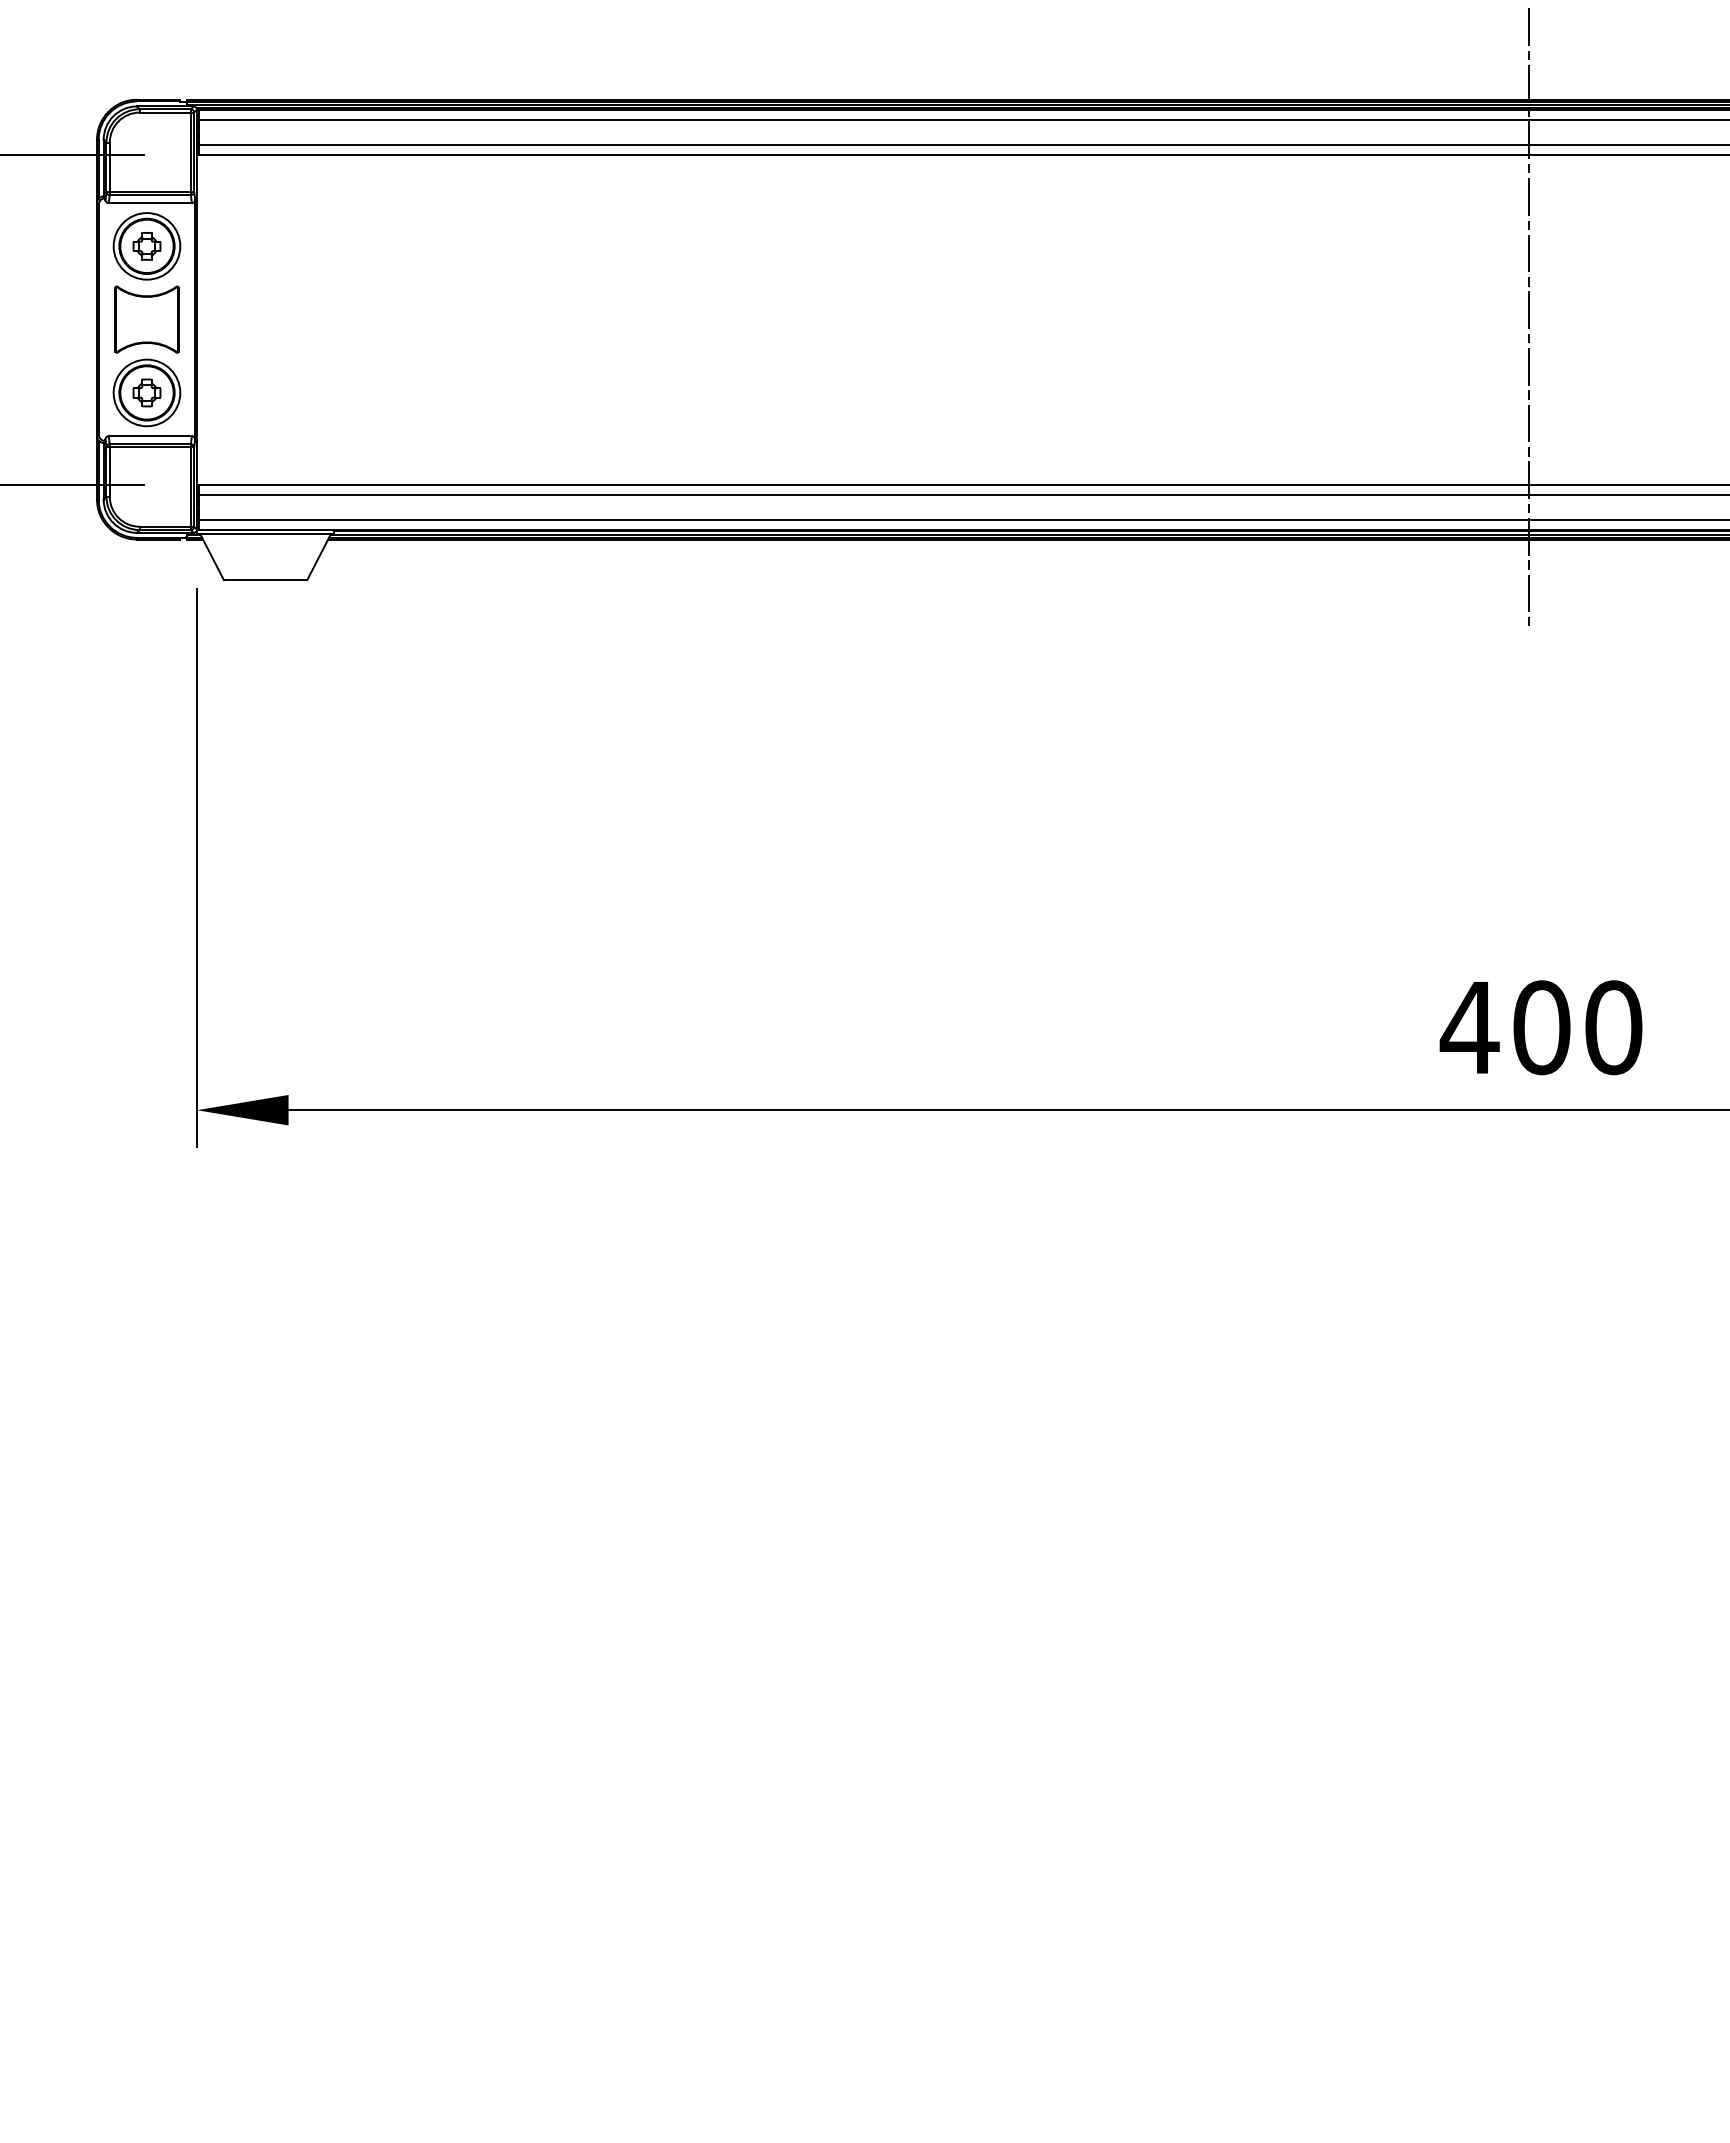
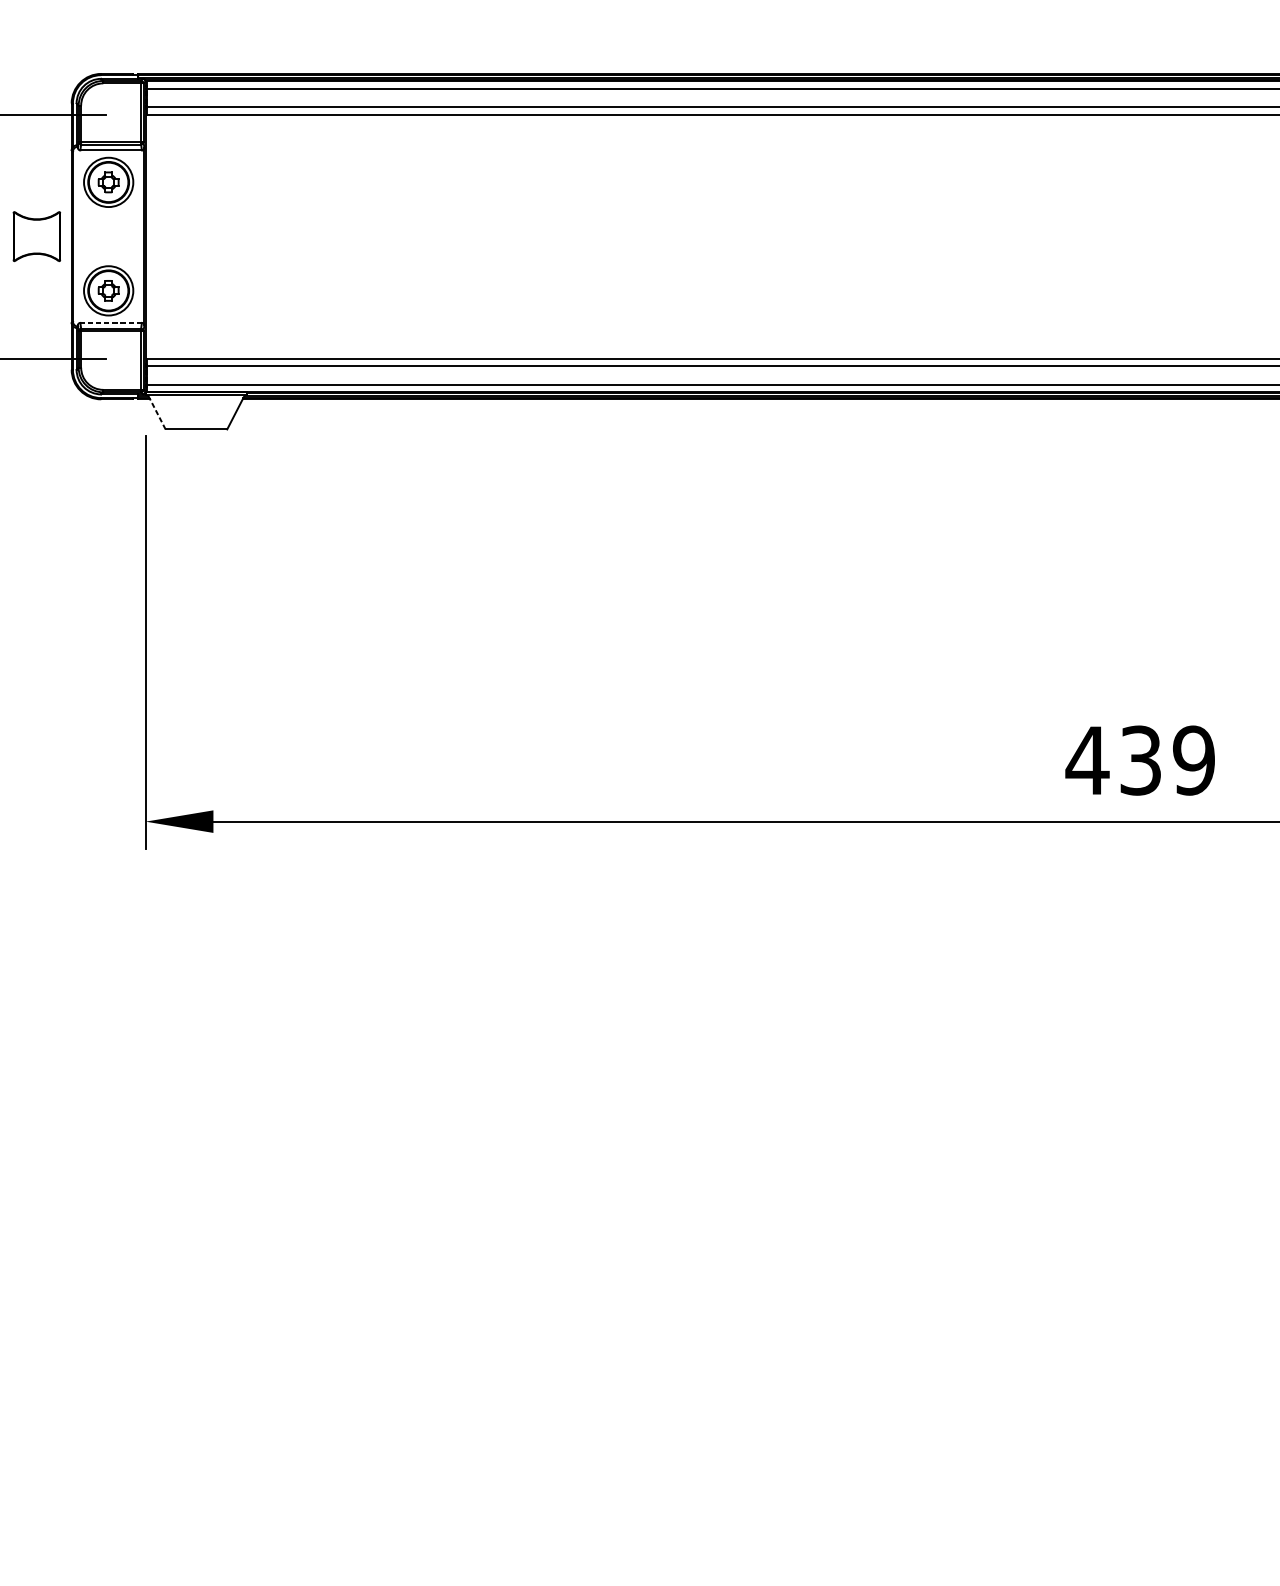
part: (146, 319) -> (36, 236), moved
line: (1529, 319) -> (1131, 236), removed
line: (150, 436) -> (111, 323), solid -> dashed
line: (212, 557) -> (157, 412), solid -> dashed
text: (1577, 1027) -> (1167, 760), 400 -> 439

